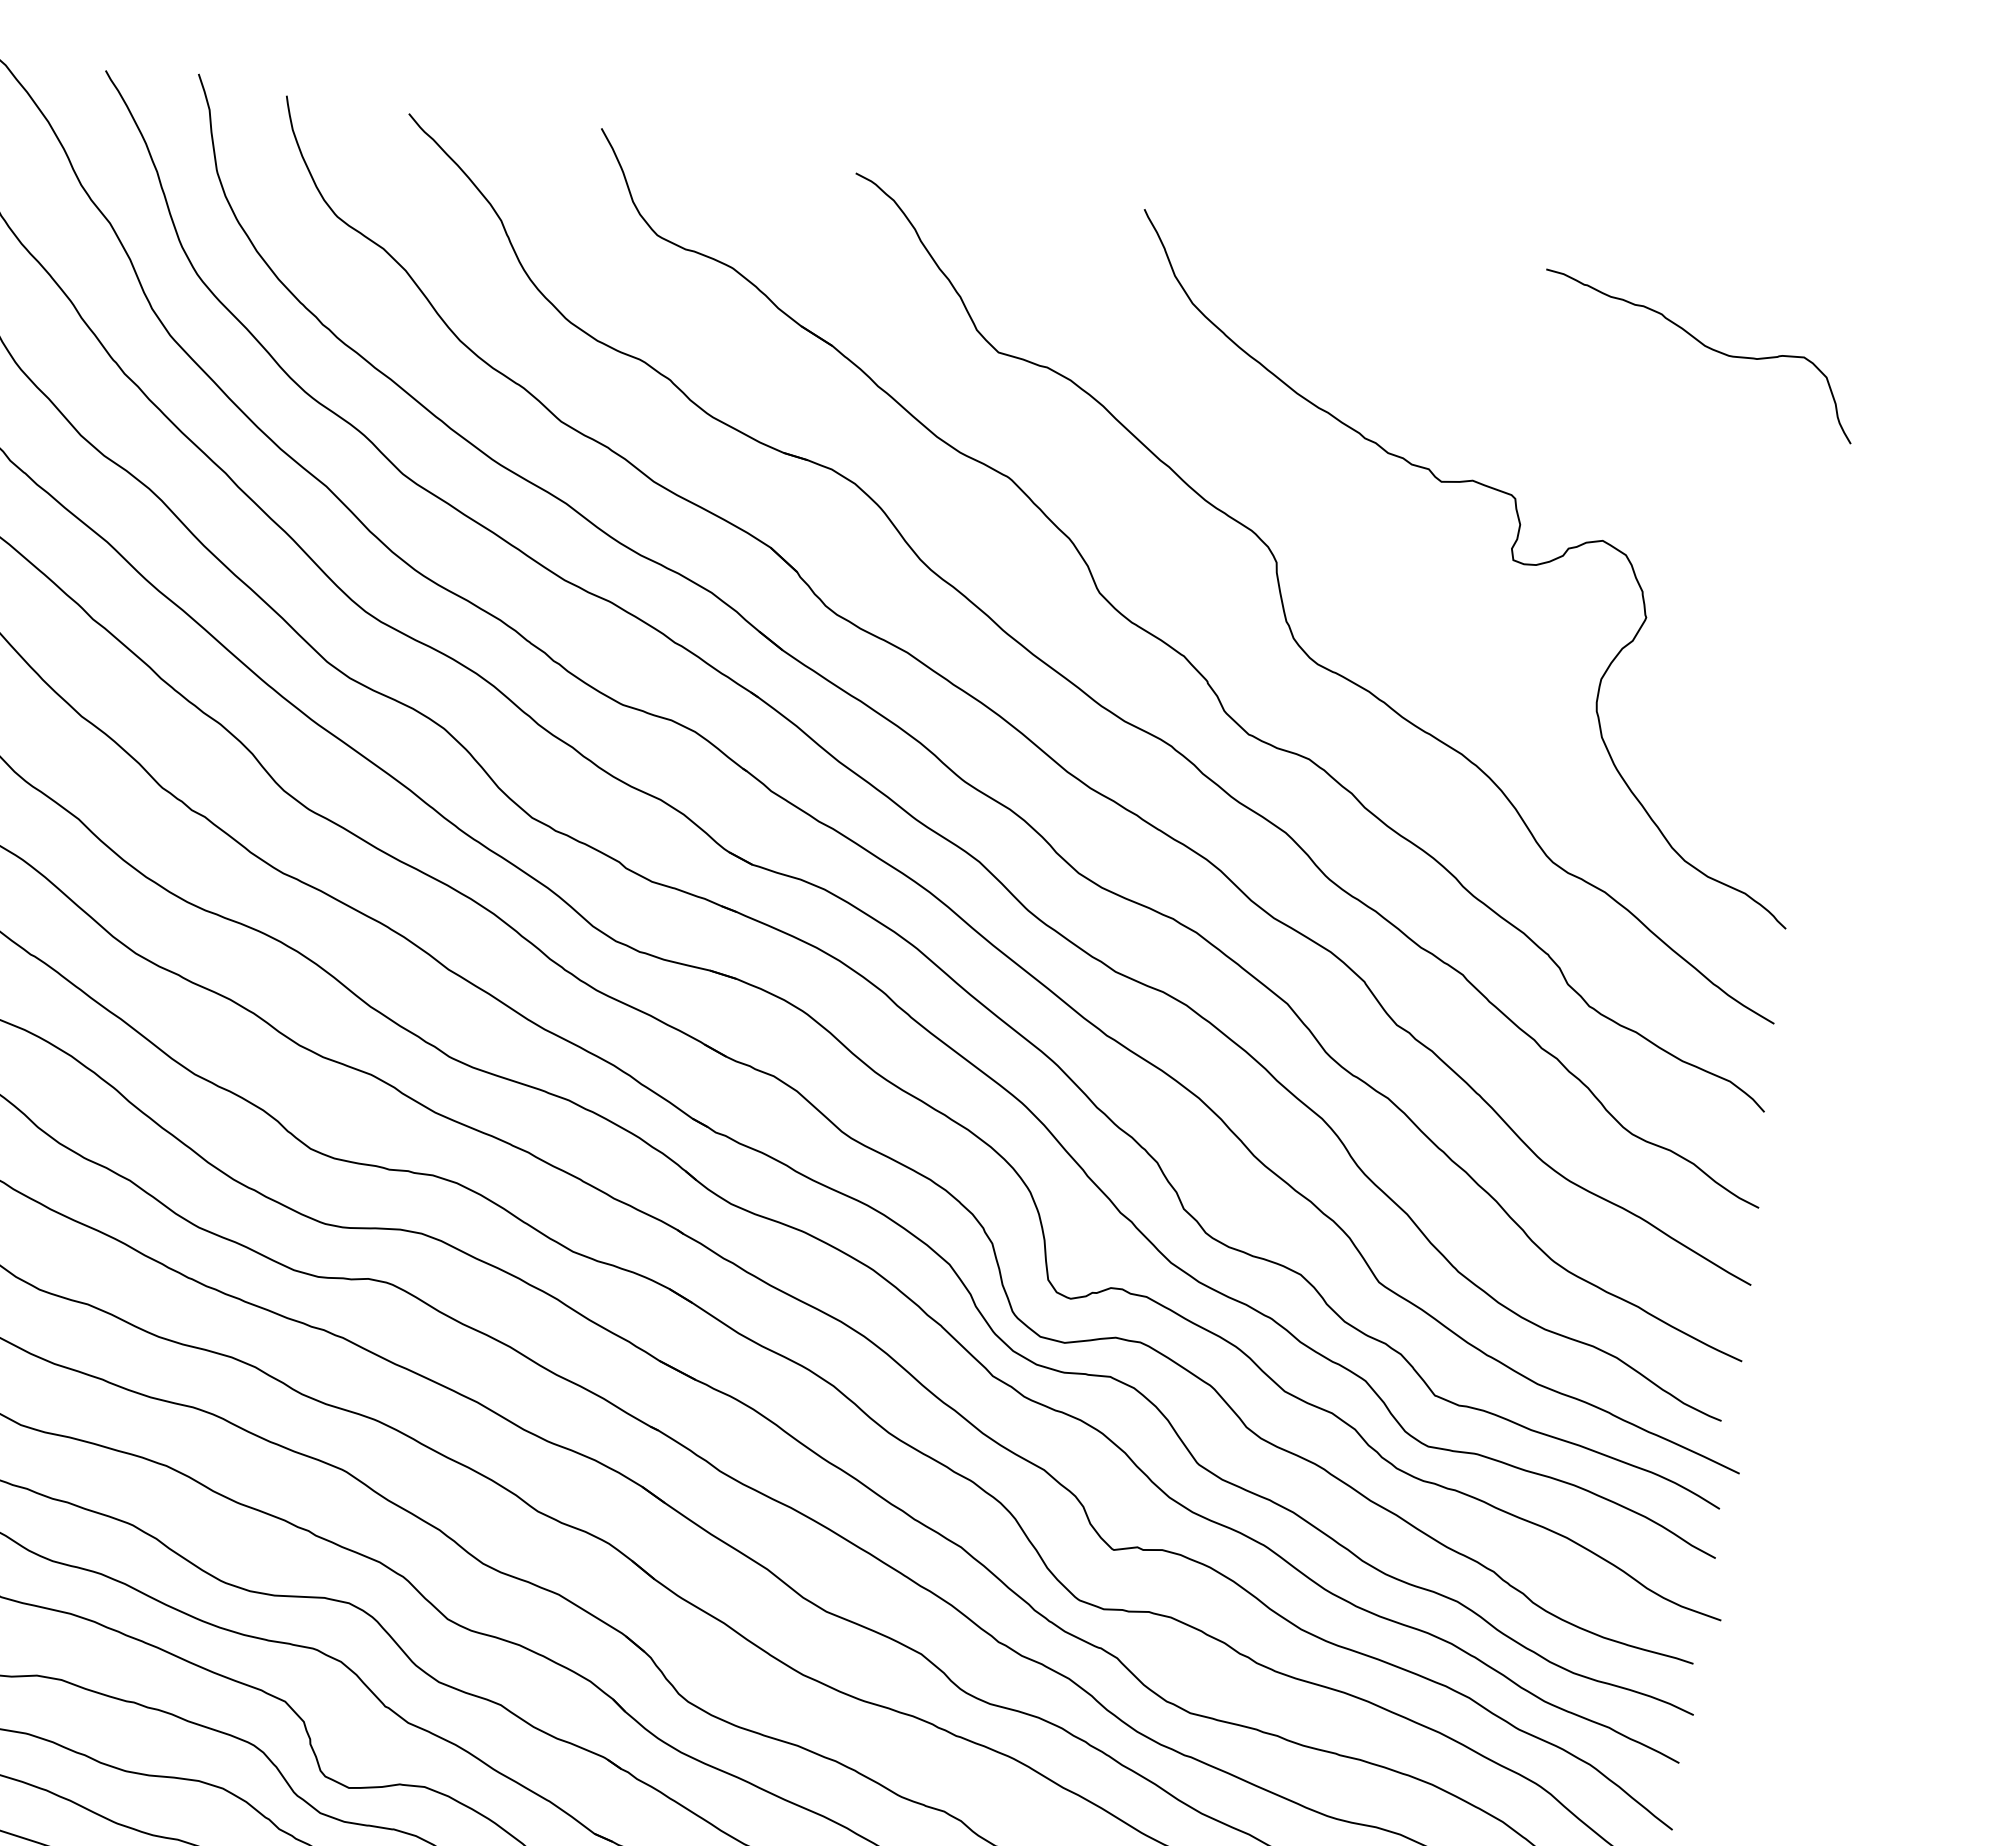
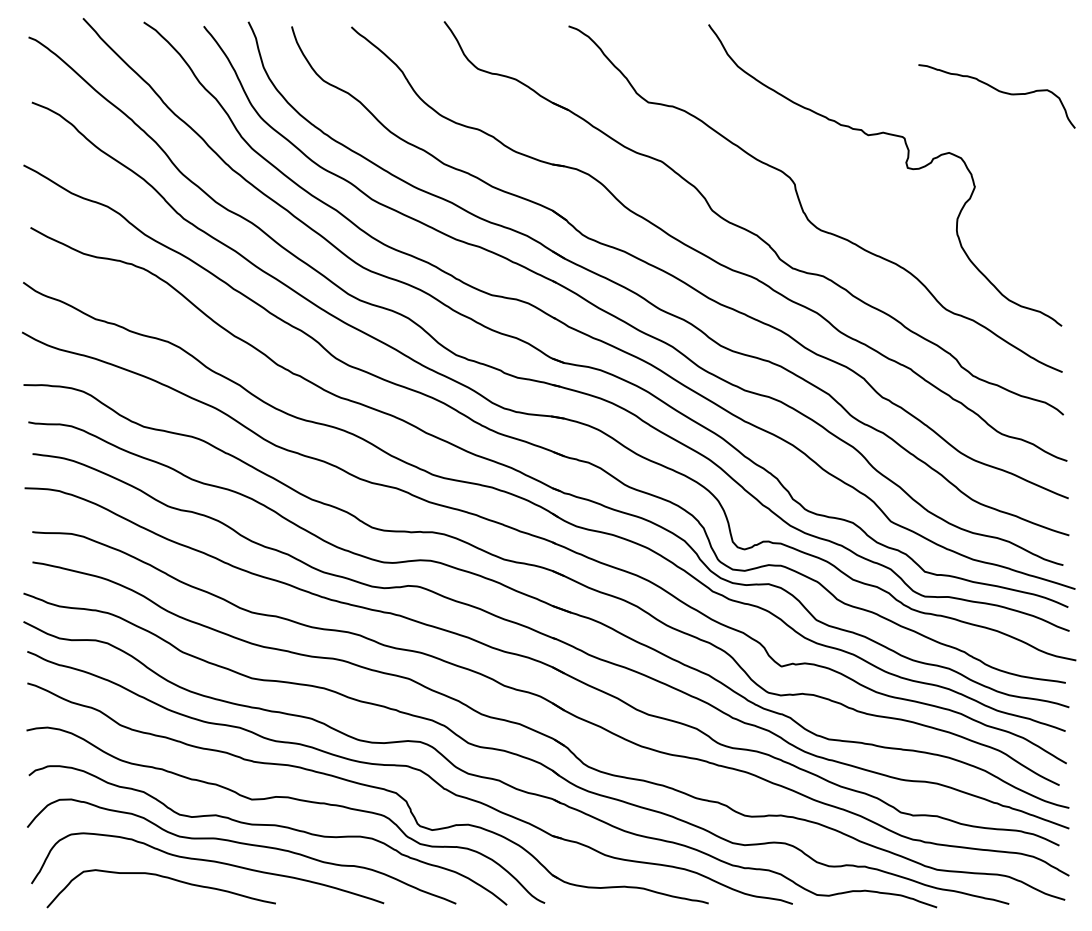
curve: (1705, 348) -> (999, 92), moved

